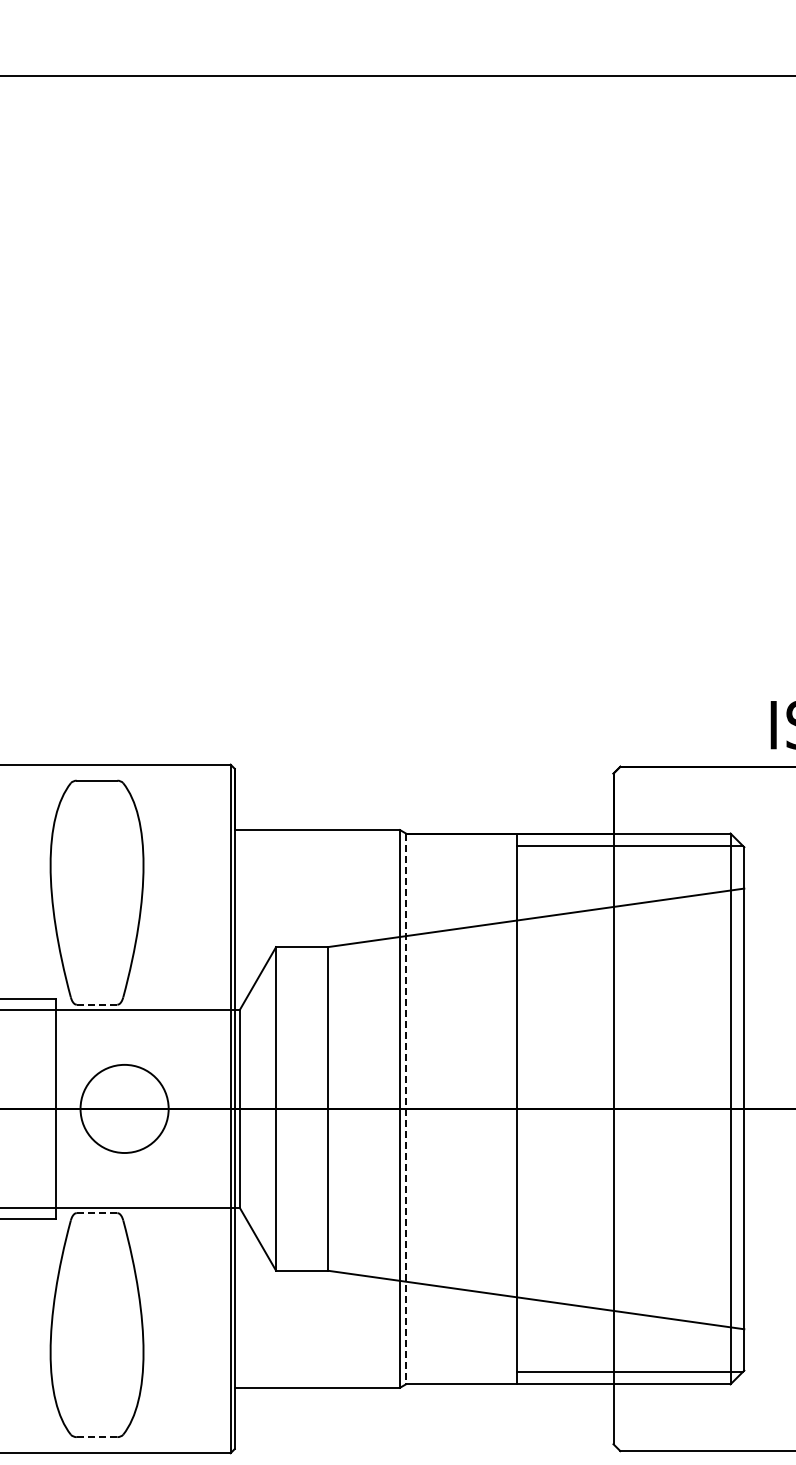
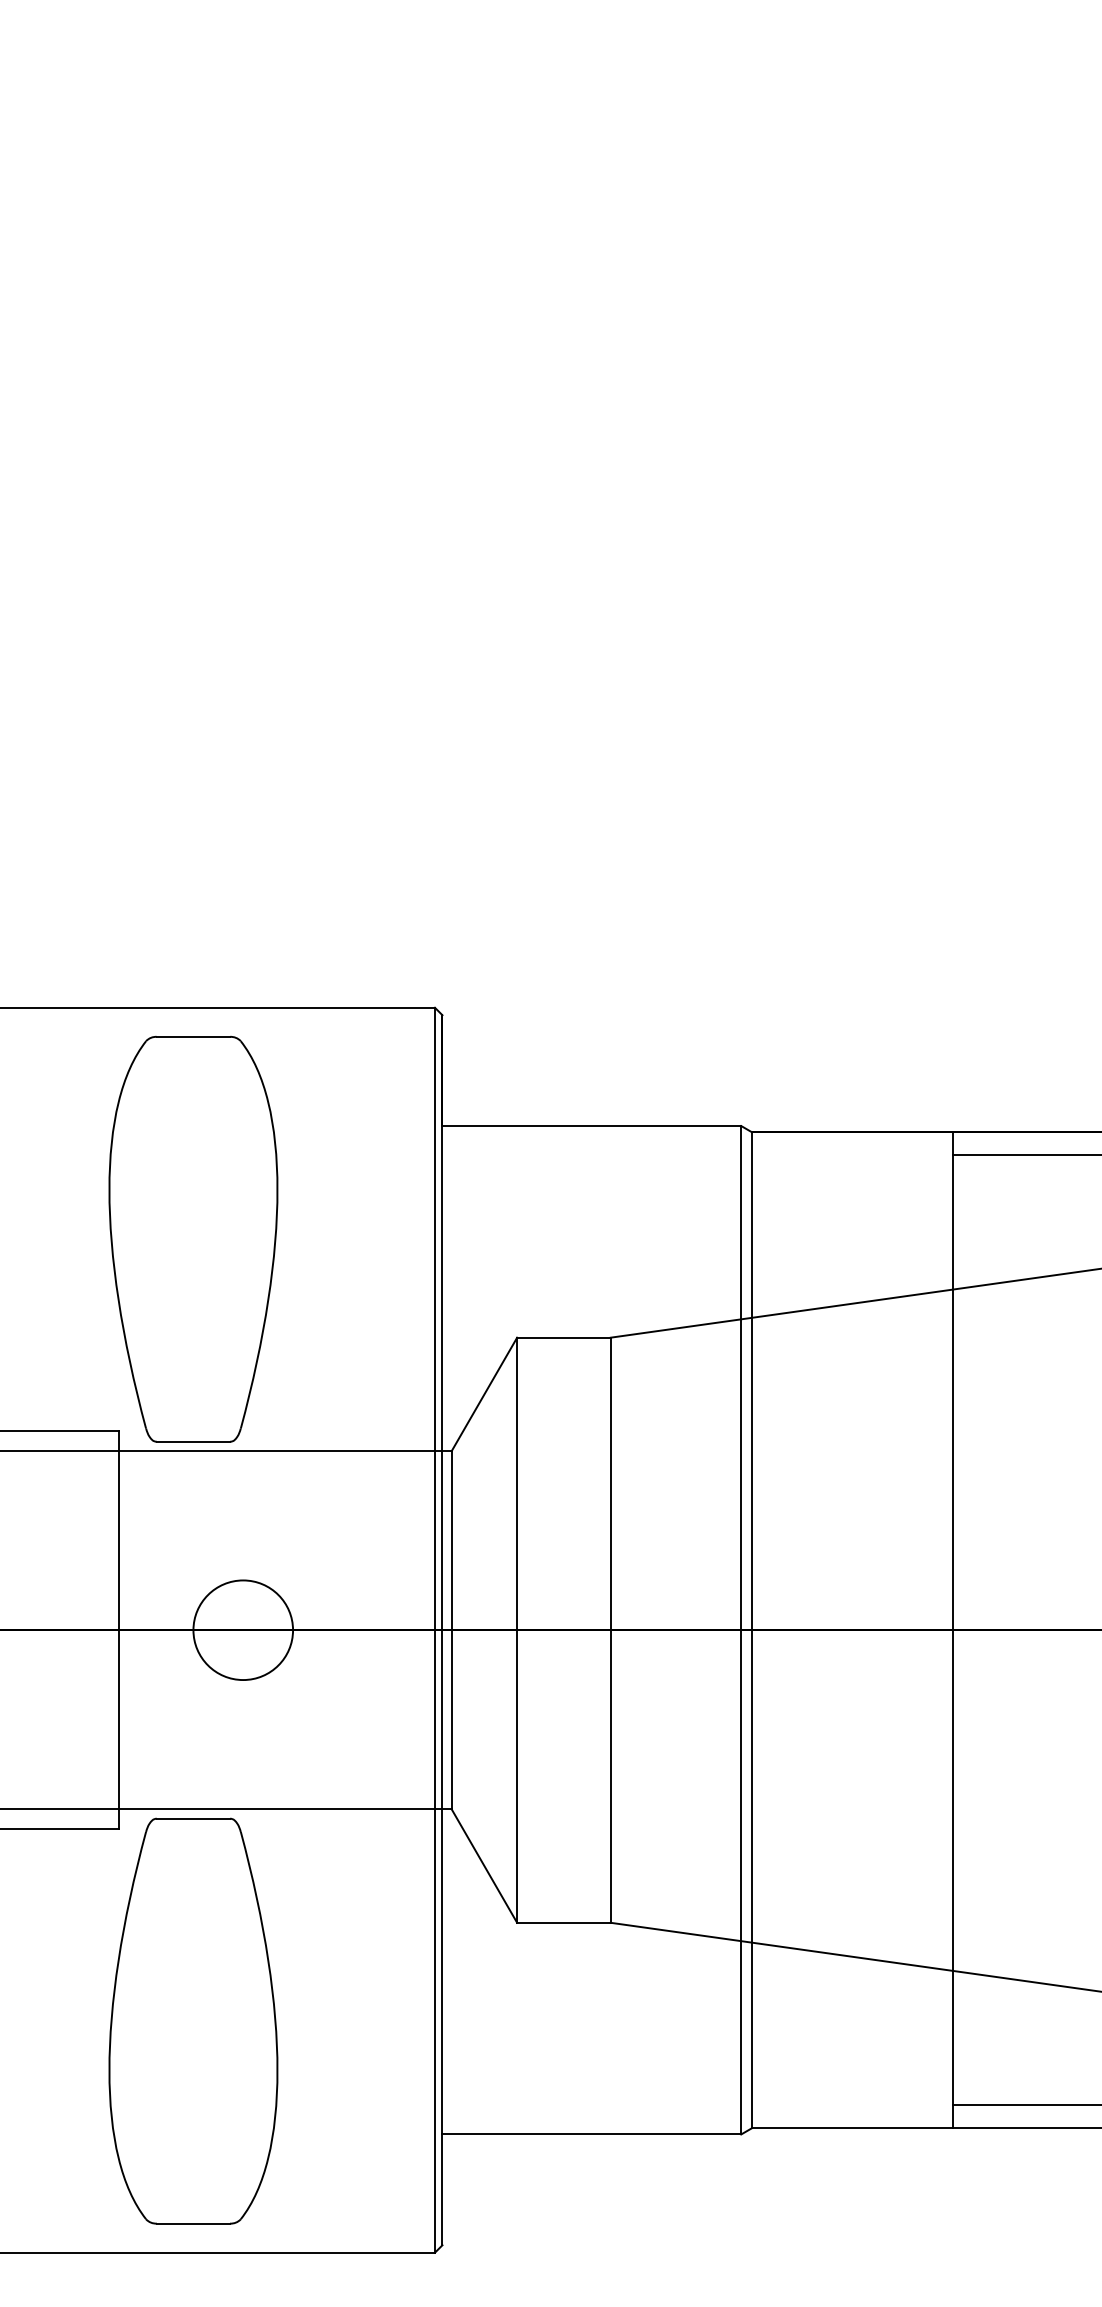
line: (96, 1004) -> (192, 1441), dashed -> solid
circle: (124, 1108) -> (243, 1629), size x0.62
line: (405, 1109) -> (751, 1631), dashed -> solid
line: (96, 1213) -> (192, 1819), dashed -> solid
line: (96, 1437) -> (192, 2224), dashed -> solid

